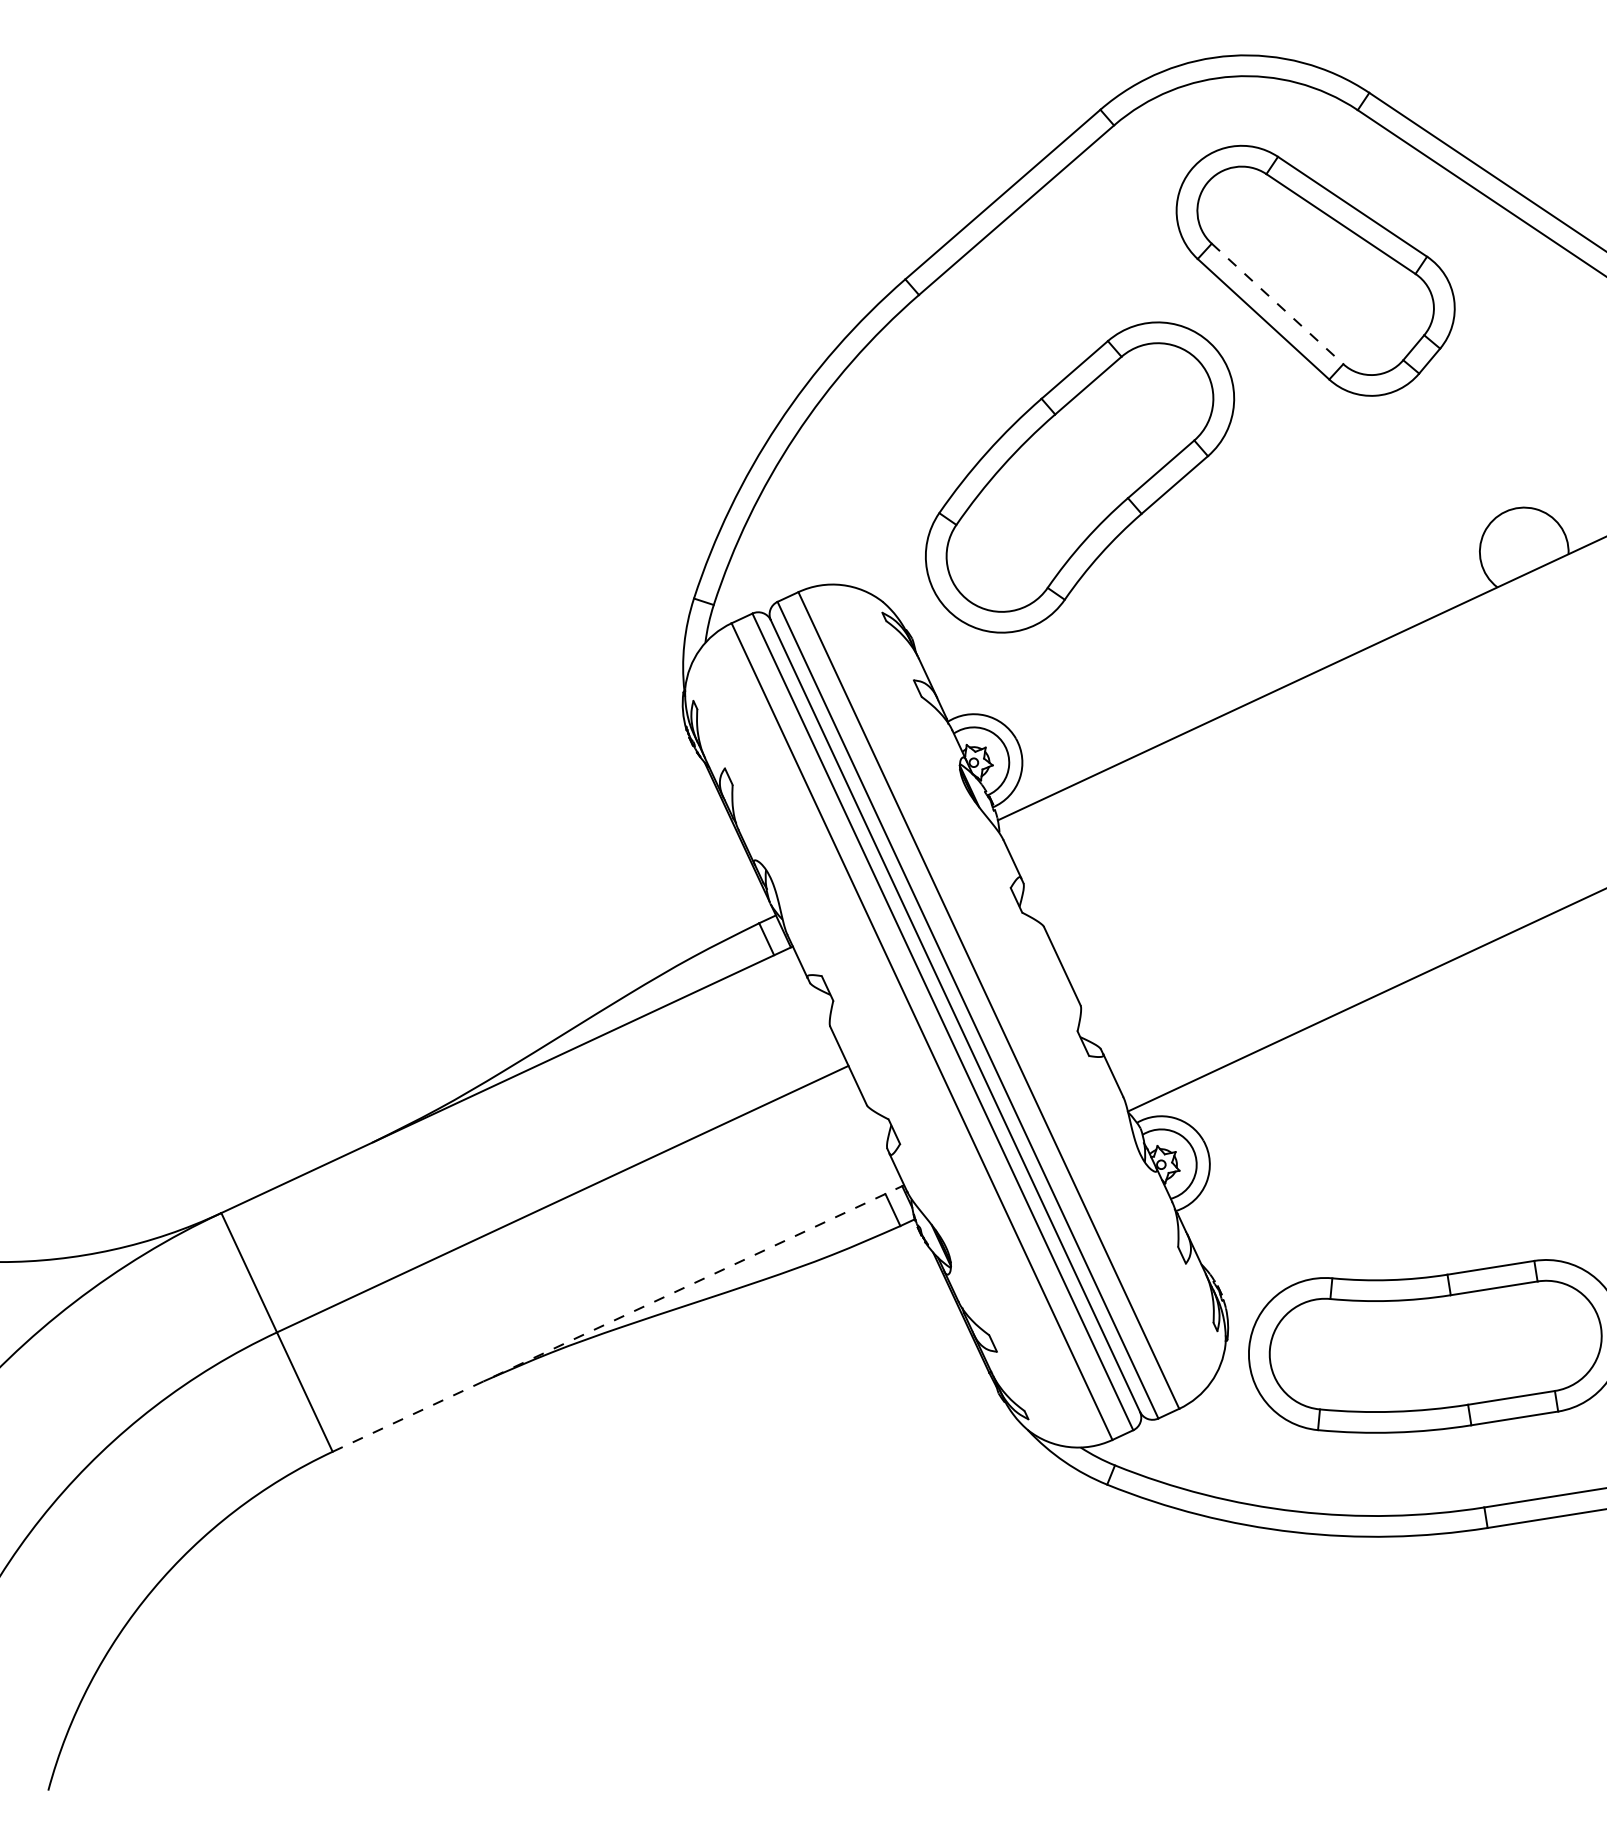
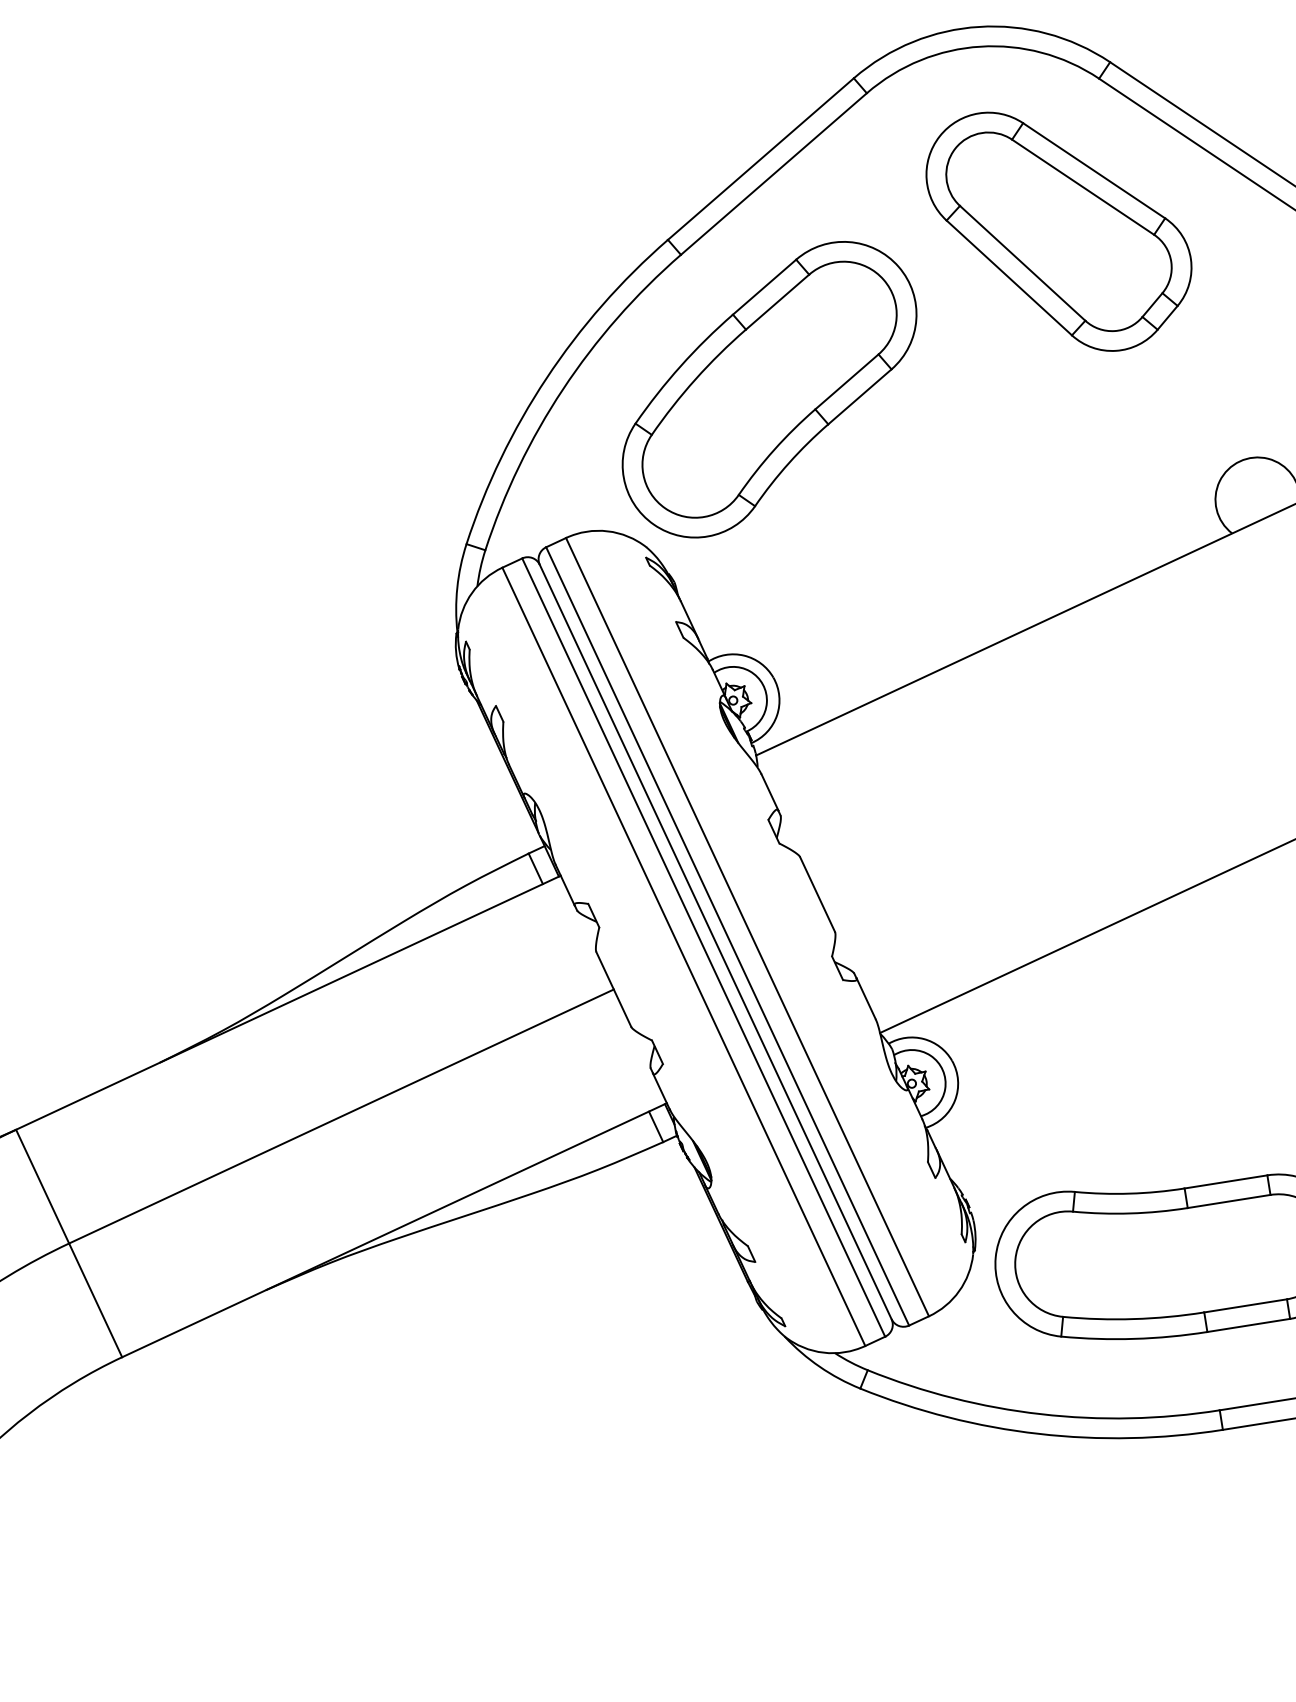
line: (1277, 304) -> (1022, 263), dashed -> solid
part: (1080, 477) -> (770, 389), moved
line: (618, 1318) -> (394, 1230), dashed -> solid

